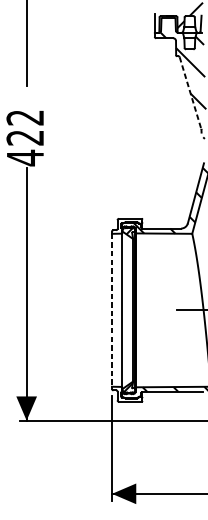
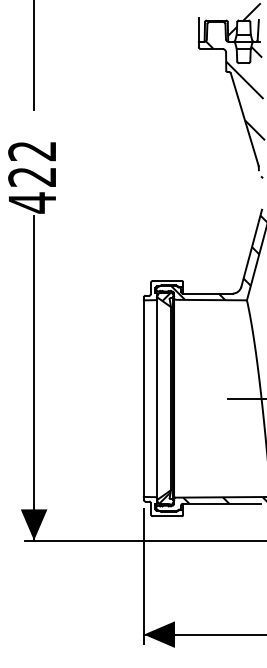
line: (190, 93) -> (244, 120), dashed -> solid
line: (111, 310) -> (143, 399), dashed -> solid

